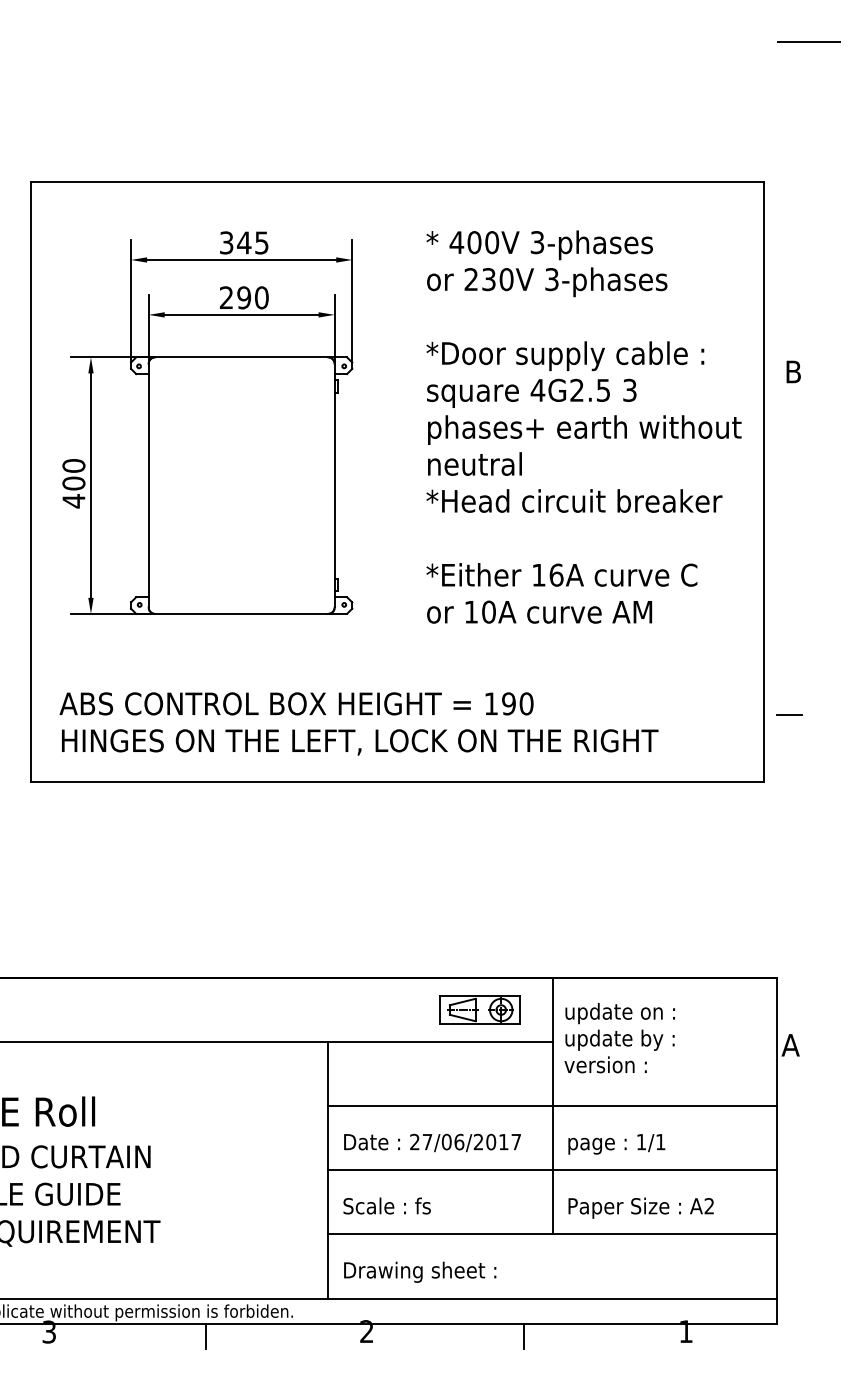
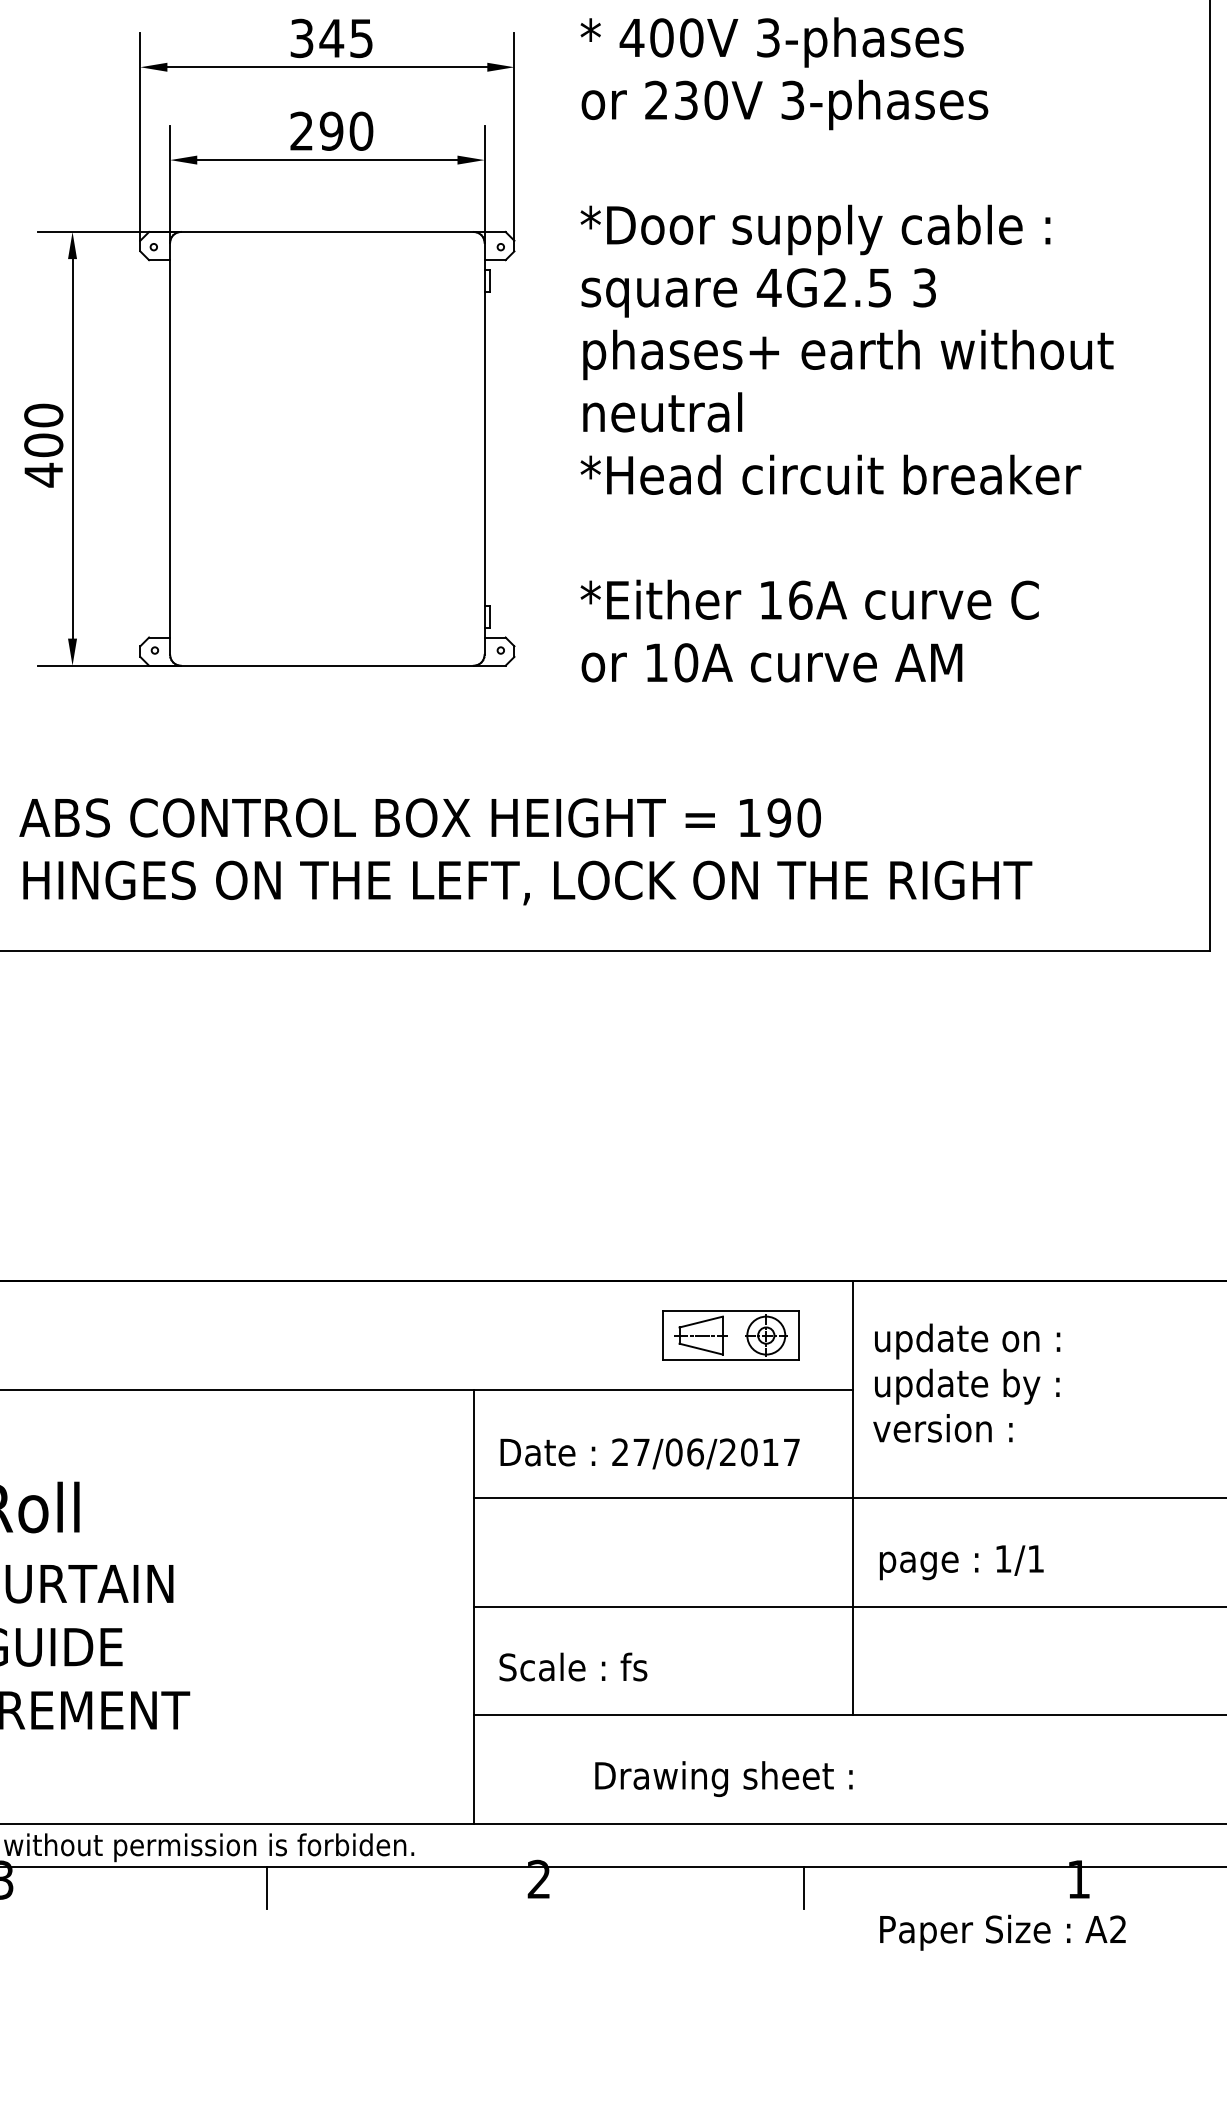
text: (583, 426) -> (846, 348), moved
text: (432, 1142) -> (650, 1453), moved
text: (640, 1207) -> (1001, 1931), moved
text: (420, 1271) -> (724, 1777), moved

